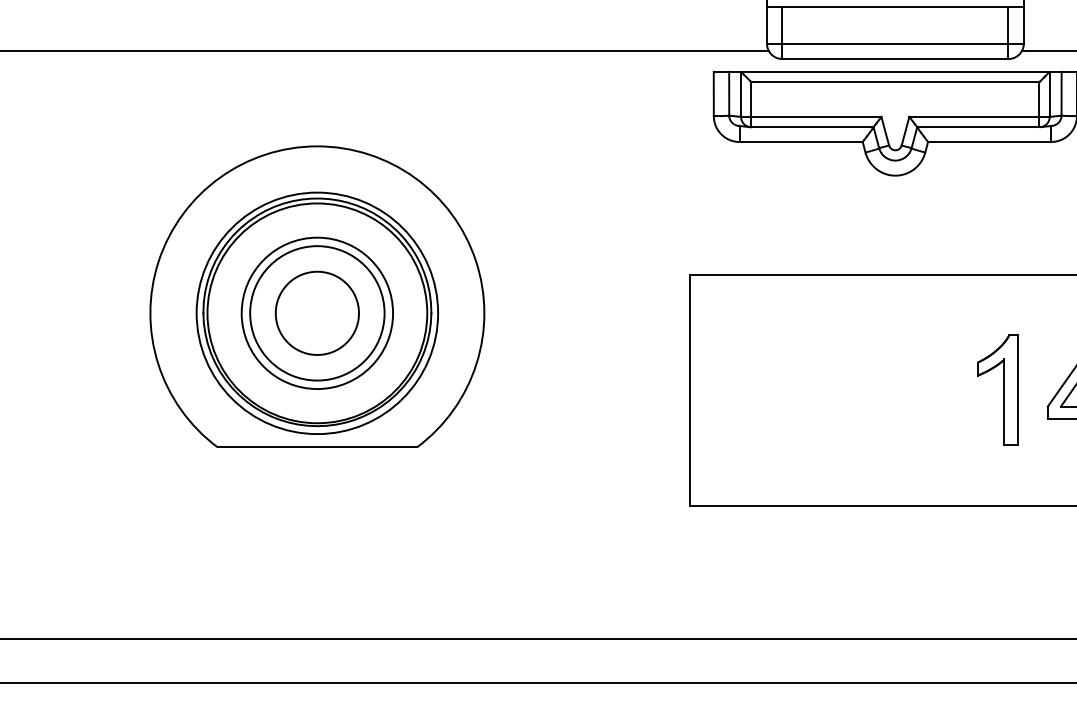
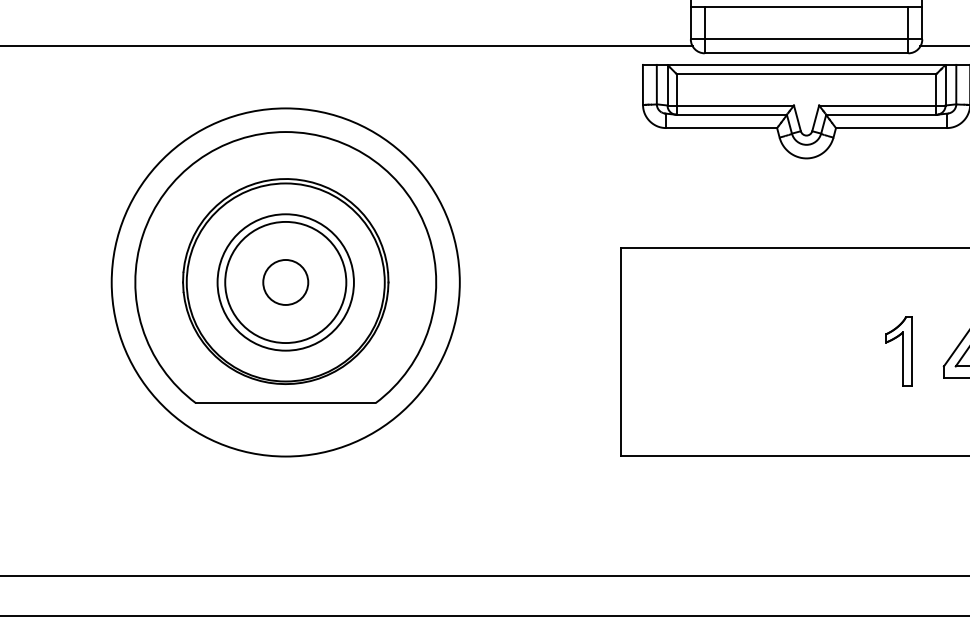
circle: (317, 312) -> (285, 281), size x0.6
circle: (317, 313) -> (285, 282), size x1.6
part: (997, 389) -> (898, 351), size x0.7

